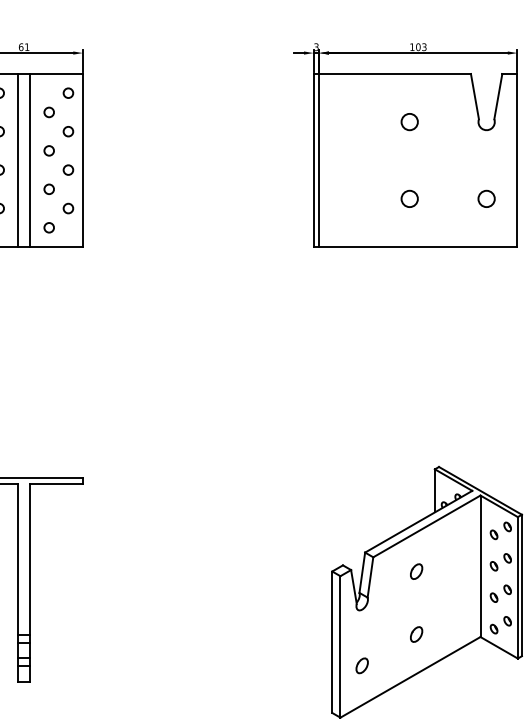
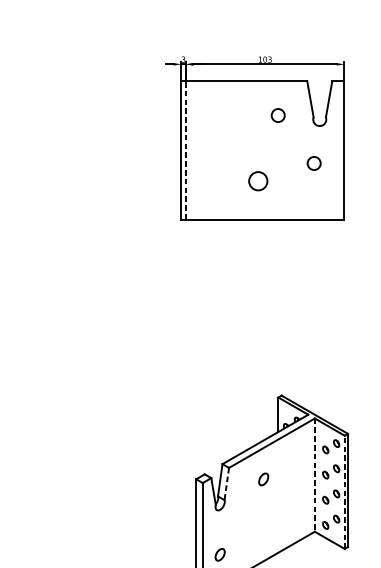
circle: (409, 122) -> (278, 115), moved
line: (319, 160) -> (186, 150), solid -> dashed
circle: (409, 198) -> (258, 180), size x1.4
circle: (486, 198) -> (314, 163), moved
line: (480, 566) -> (314, 475), solid -> dashed
line: (370, 577) -> (226, 484), solid -> dashed
line: (517, 587) -> (344, 492), solid -> dashed
part: (416, 634) -> (263, 529), removed

